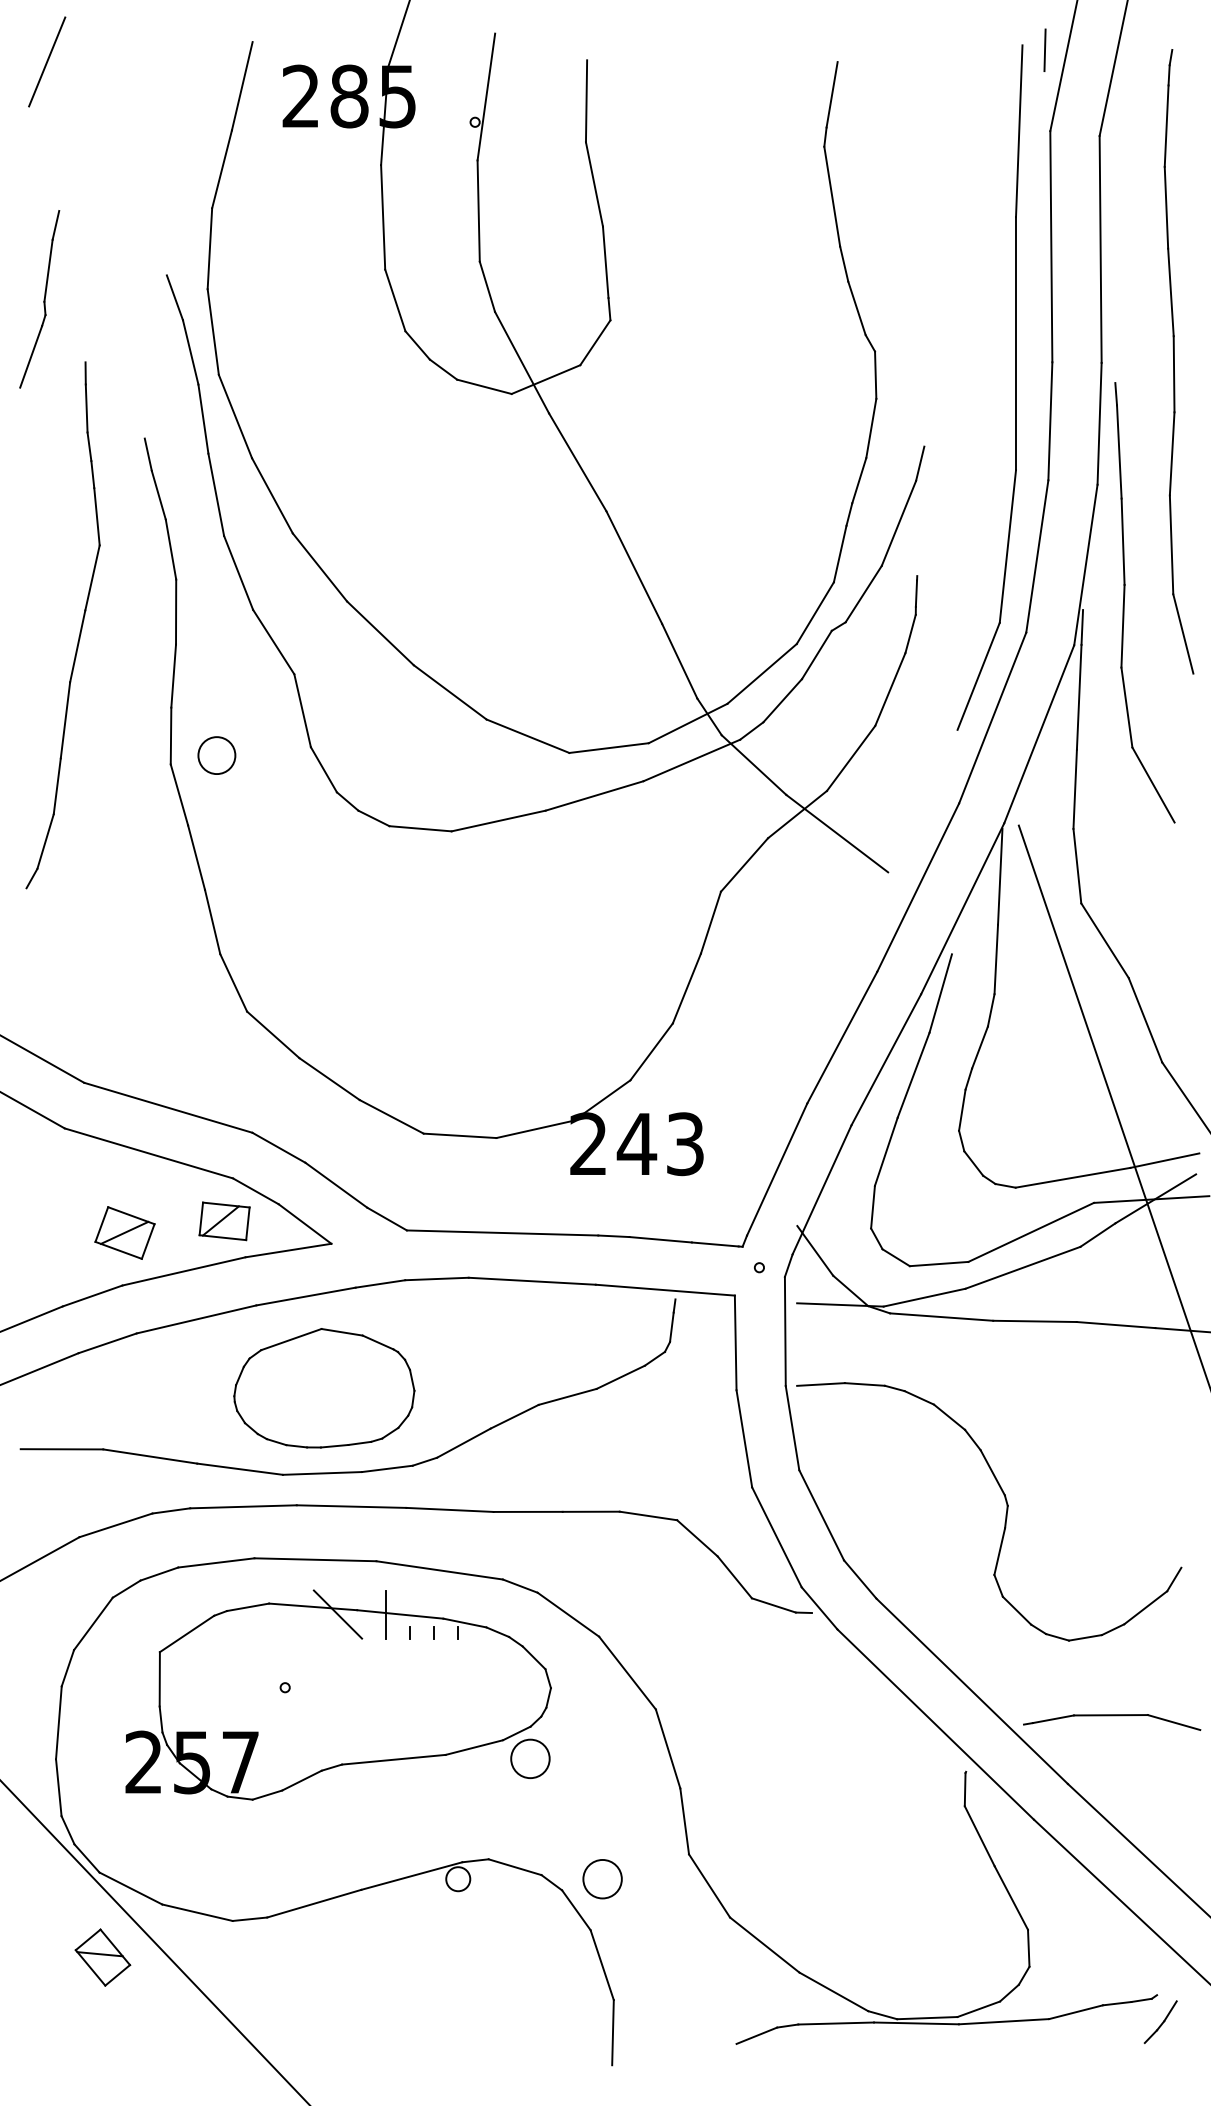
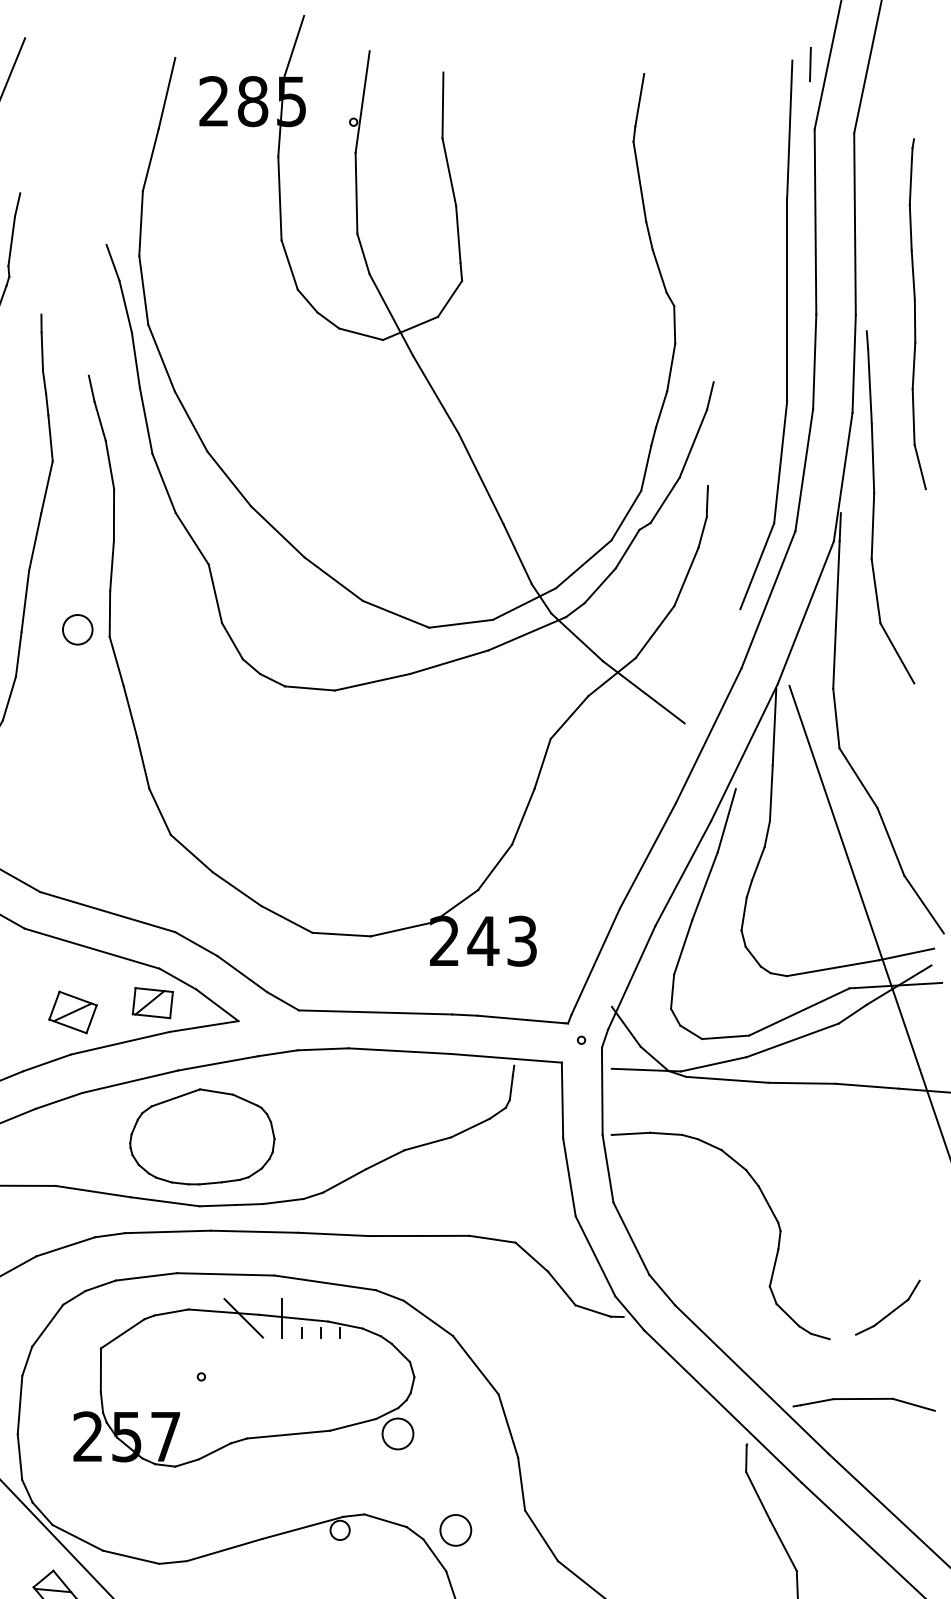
part: (1178, 361) -> (917, 313), size x0.7
circle: (216, 755) -> (77, 629), moved
part: (324, 1388) -> (202, 1137), moved
line: (1085, 1637) -> (842, 1336), removed

